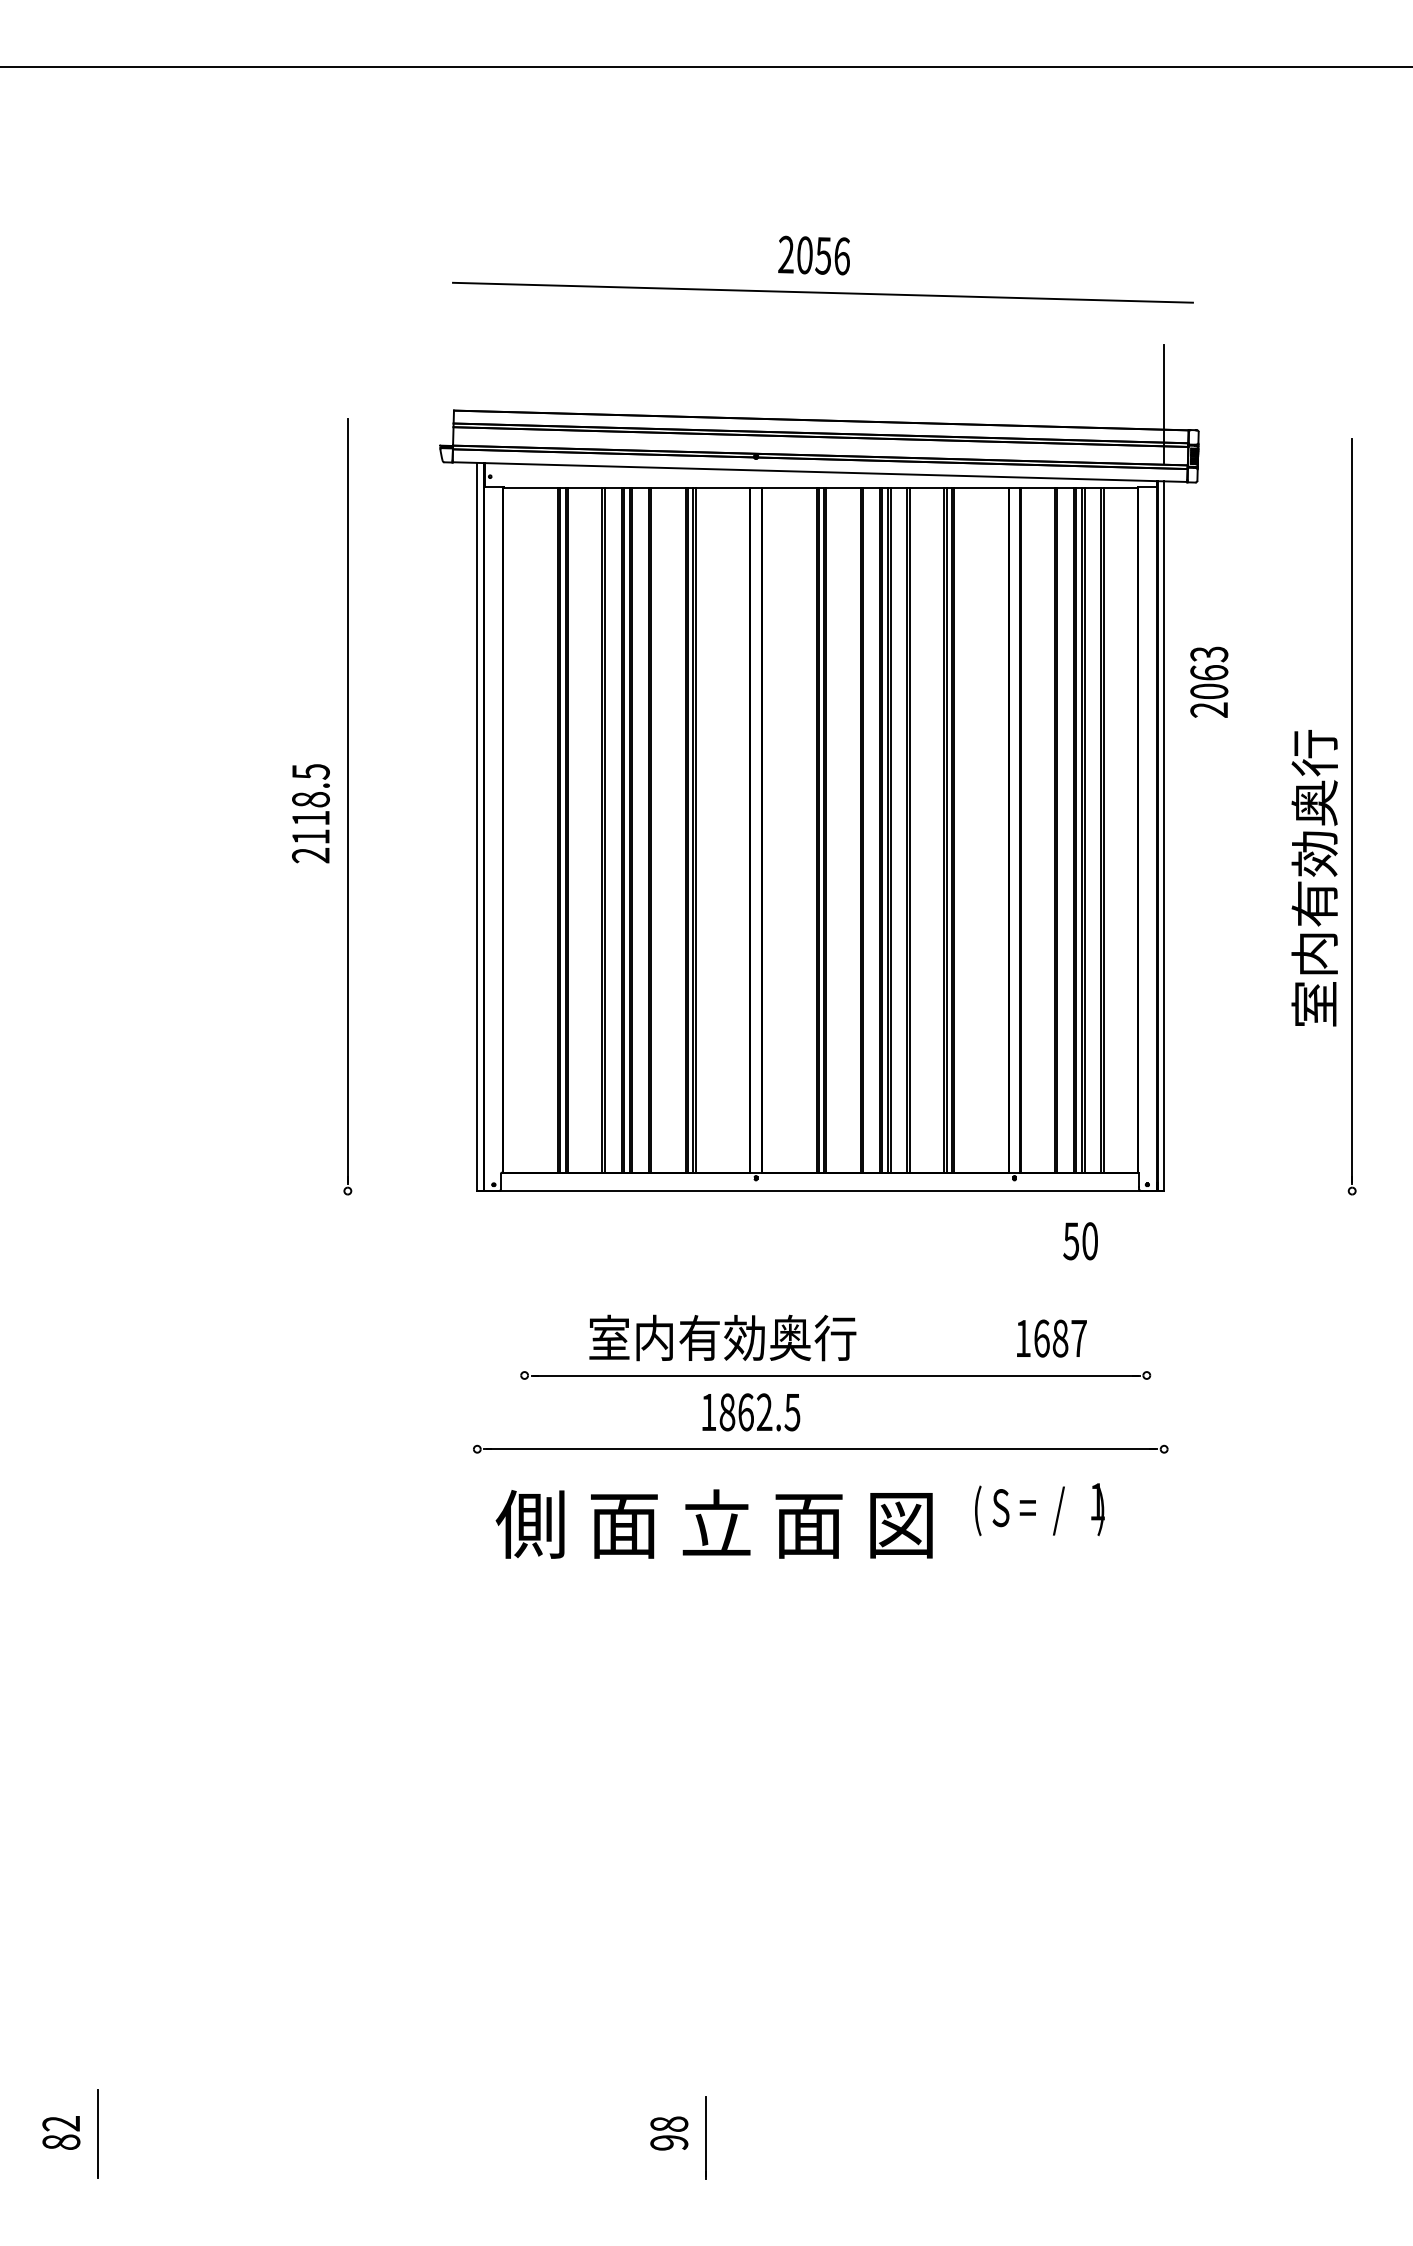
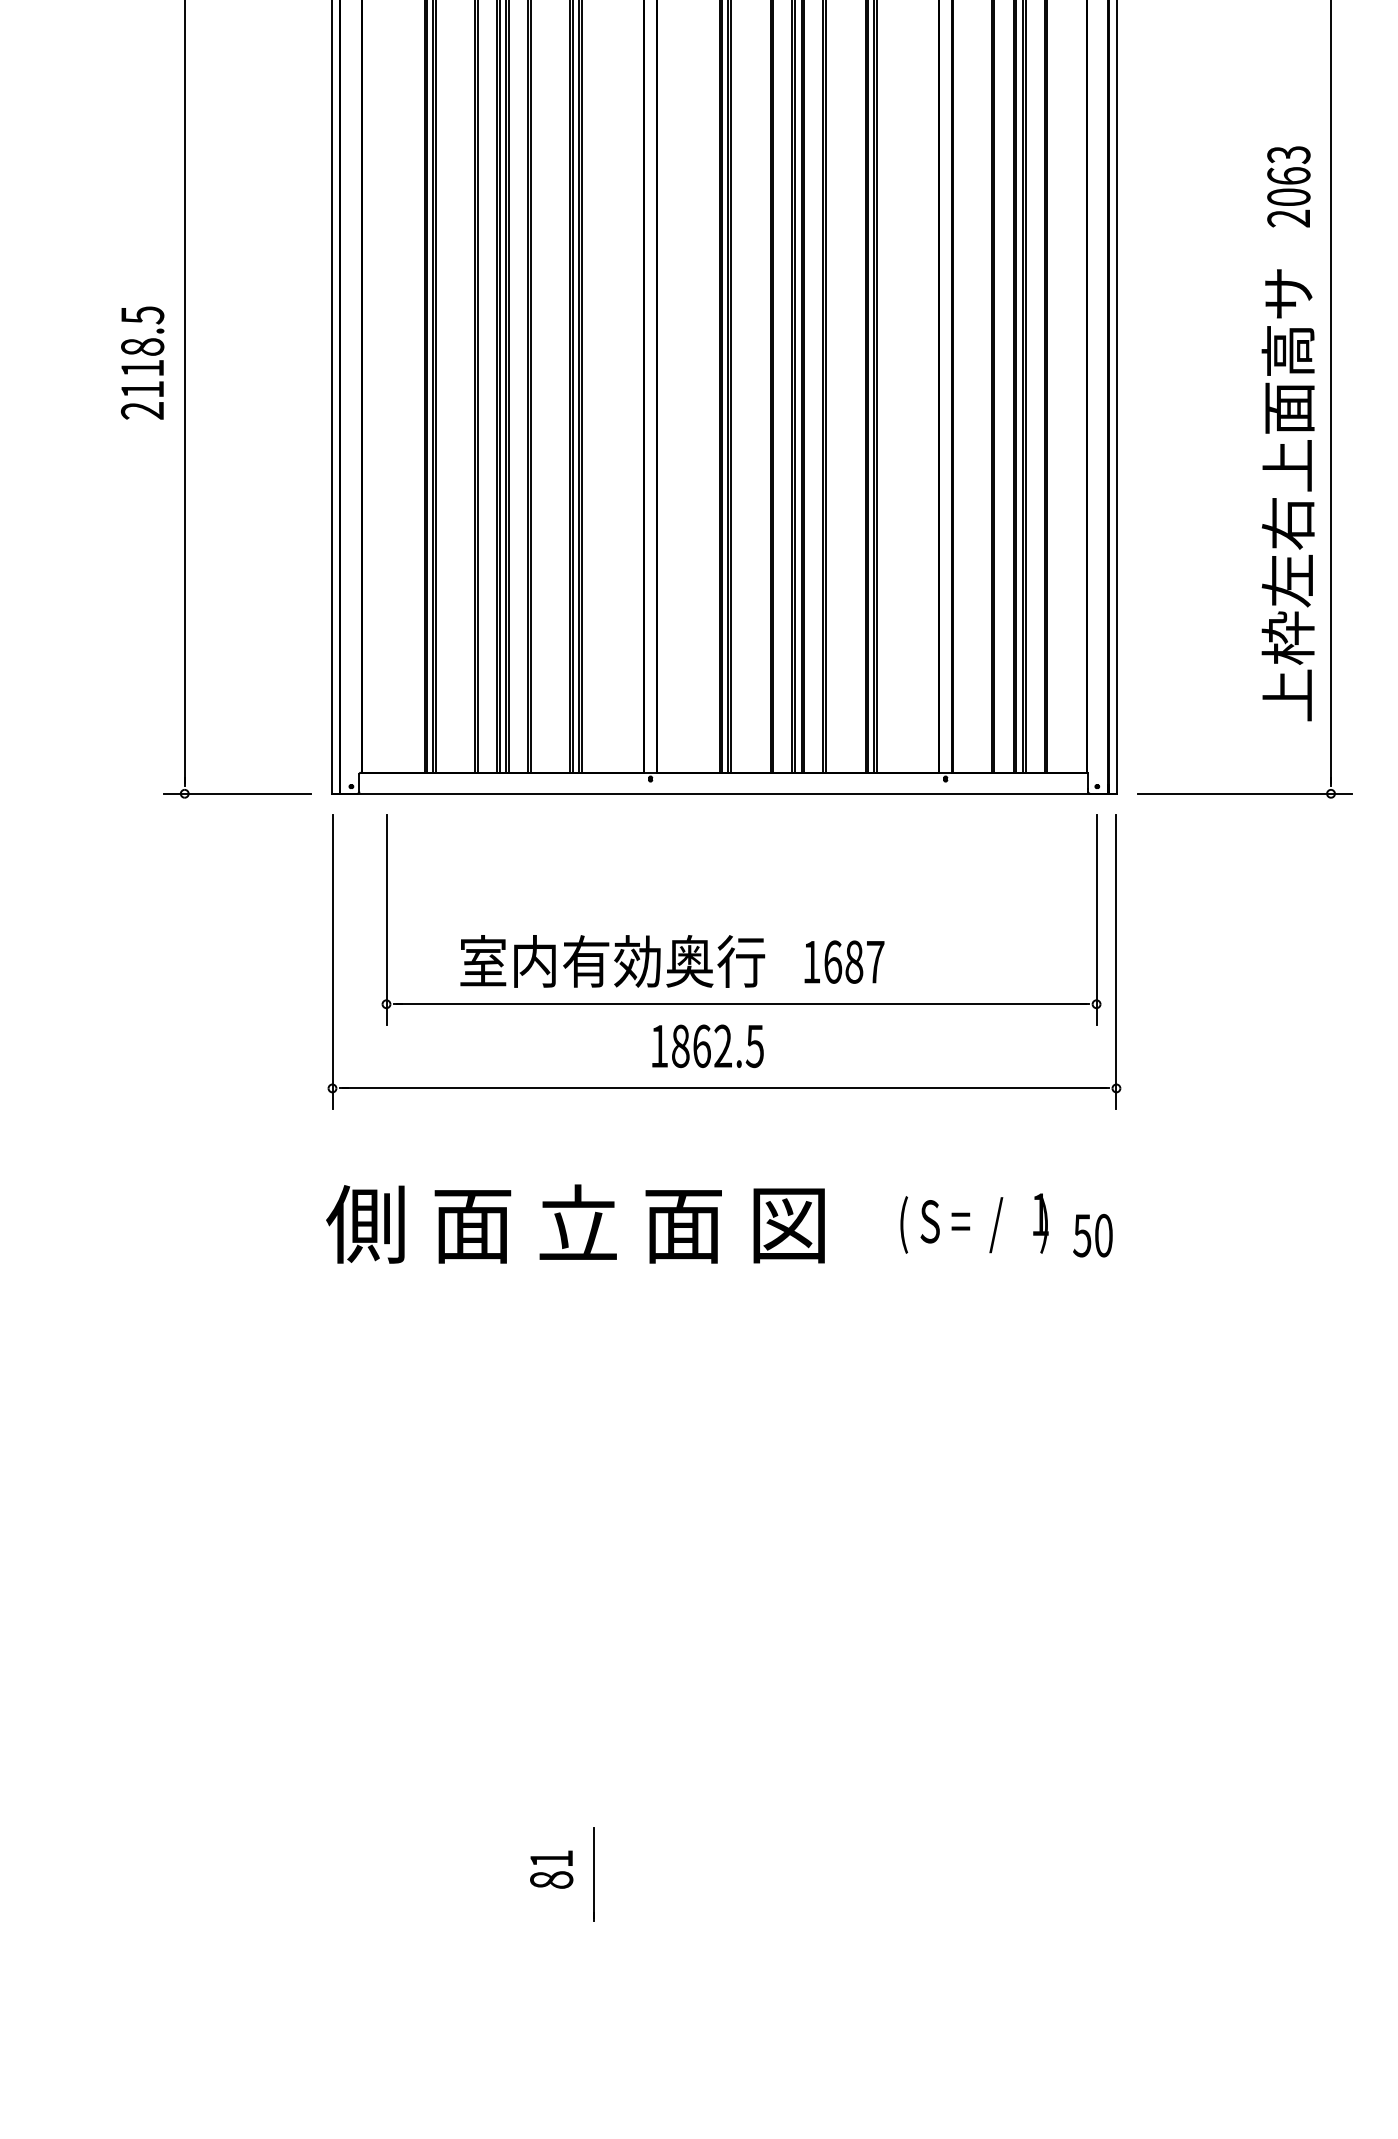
text: (1209, 681) -> (1289, 185), moved
text: (1314, 928) -> (1287, 494), 室内有効奥行 -> 上枠左右上面高サ
line: (393, 1191) -> (236, 794), added
line: (1276, 1191) -> (1244, 794), added
text: (1080, 1241) -> (1092, 1235), moved
line: (524, 1301) -> (386, 919), added
line: (1146, 1301) -> (1096, 919), added
line: (477, 1338) -> (332, 962), added
text: (1051, 1338) -> (844, 962), moved
line: (1164, 1338) -> (1116, 962), added
text: (751, 1412) -> (708, 1046), moved
text: (1039, 1509) -> (974, 1223), moved
text: (713, 1523) -> (574, 1223), moved
text: (669, 2133) -> (551, 1869), 98 -> 81

